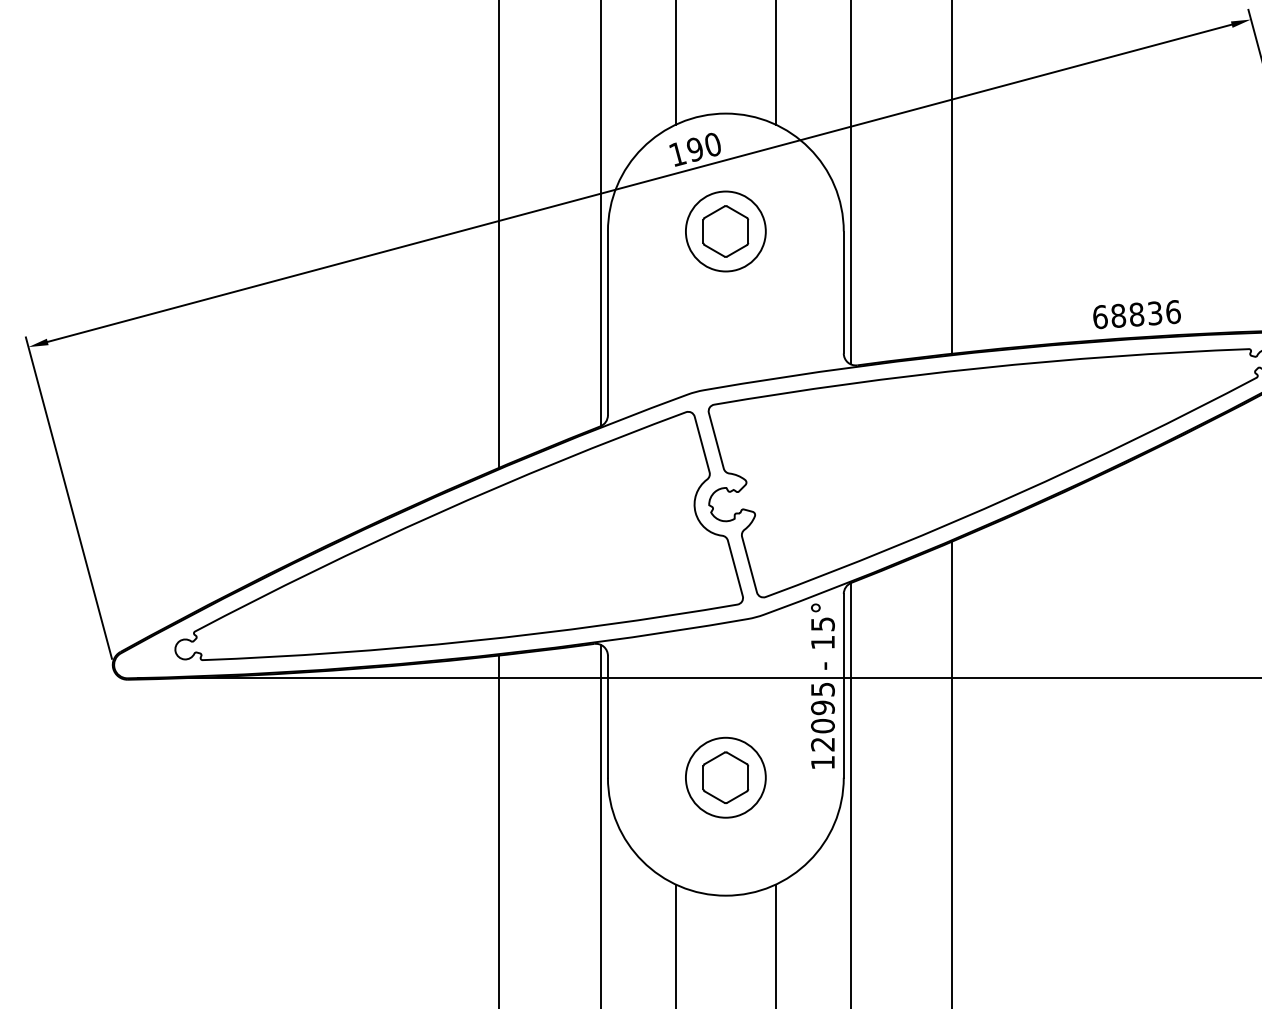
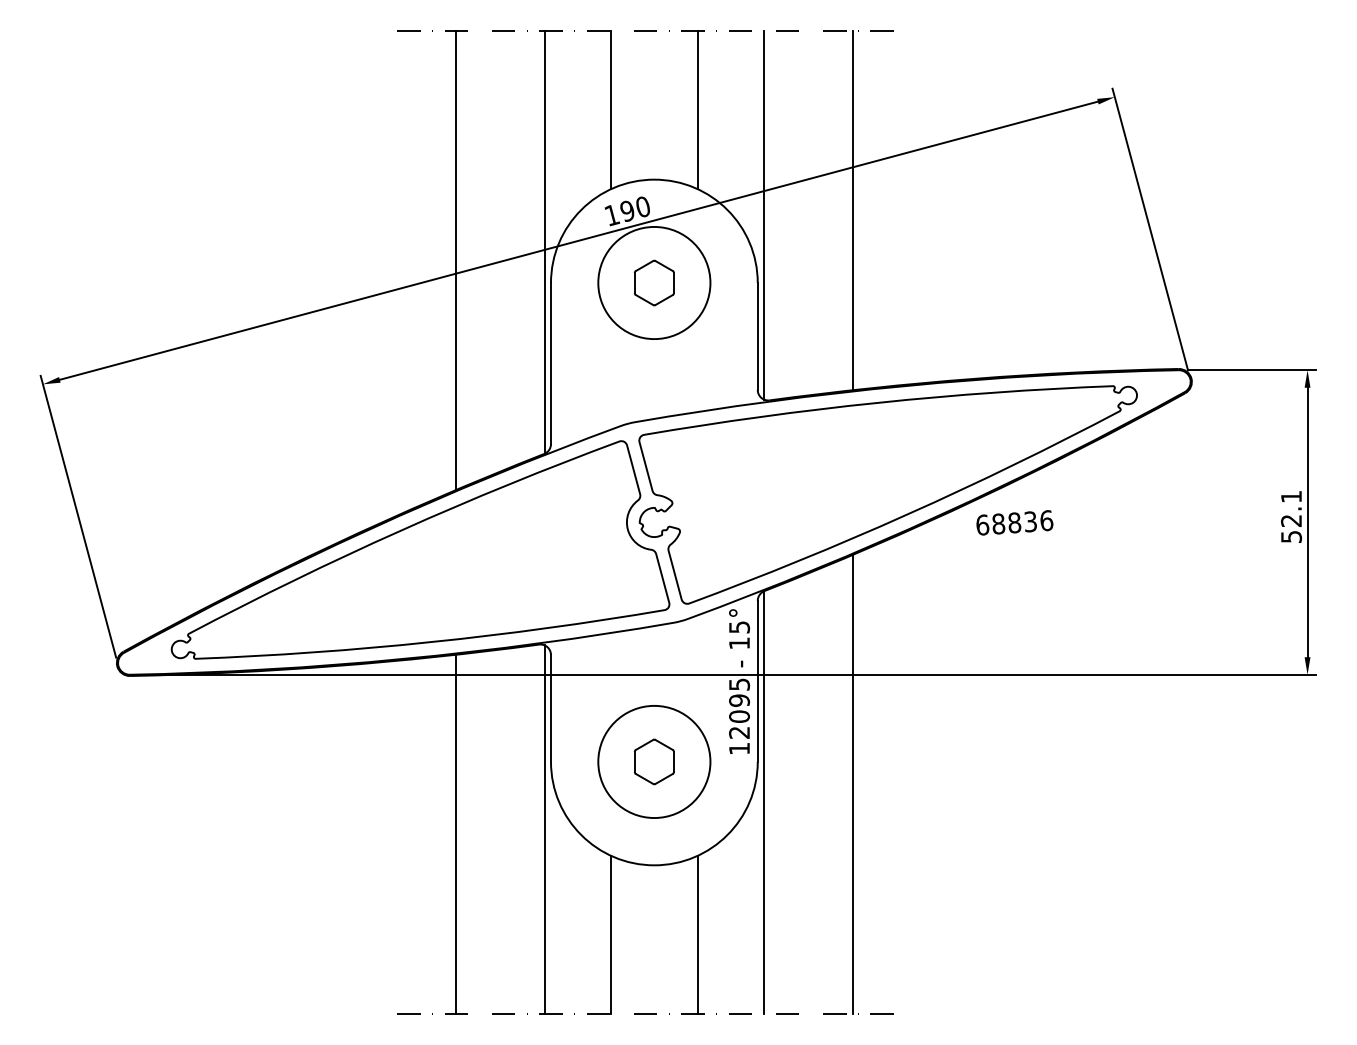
circle: (726, 232) -> (654, 283), size x1.6
text: (1136, 314) -> (1014, 522), moved
circle: (726, 777) -> (654, 761), size x1.6

